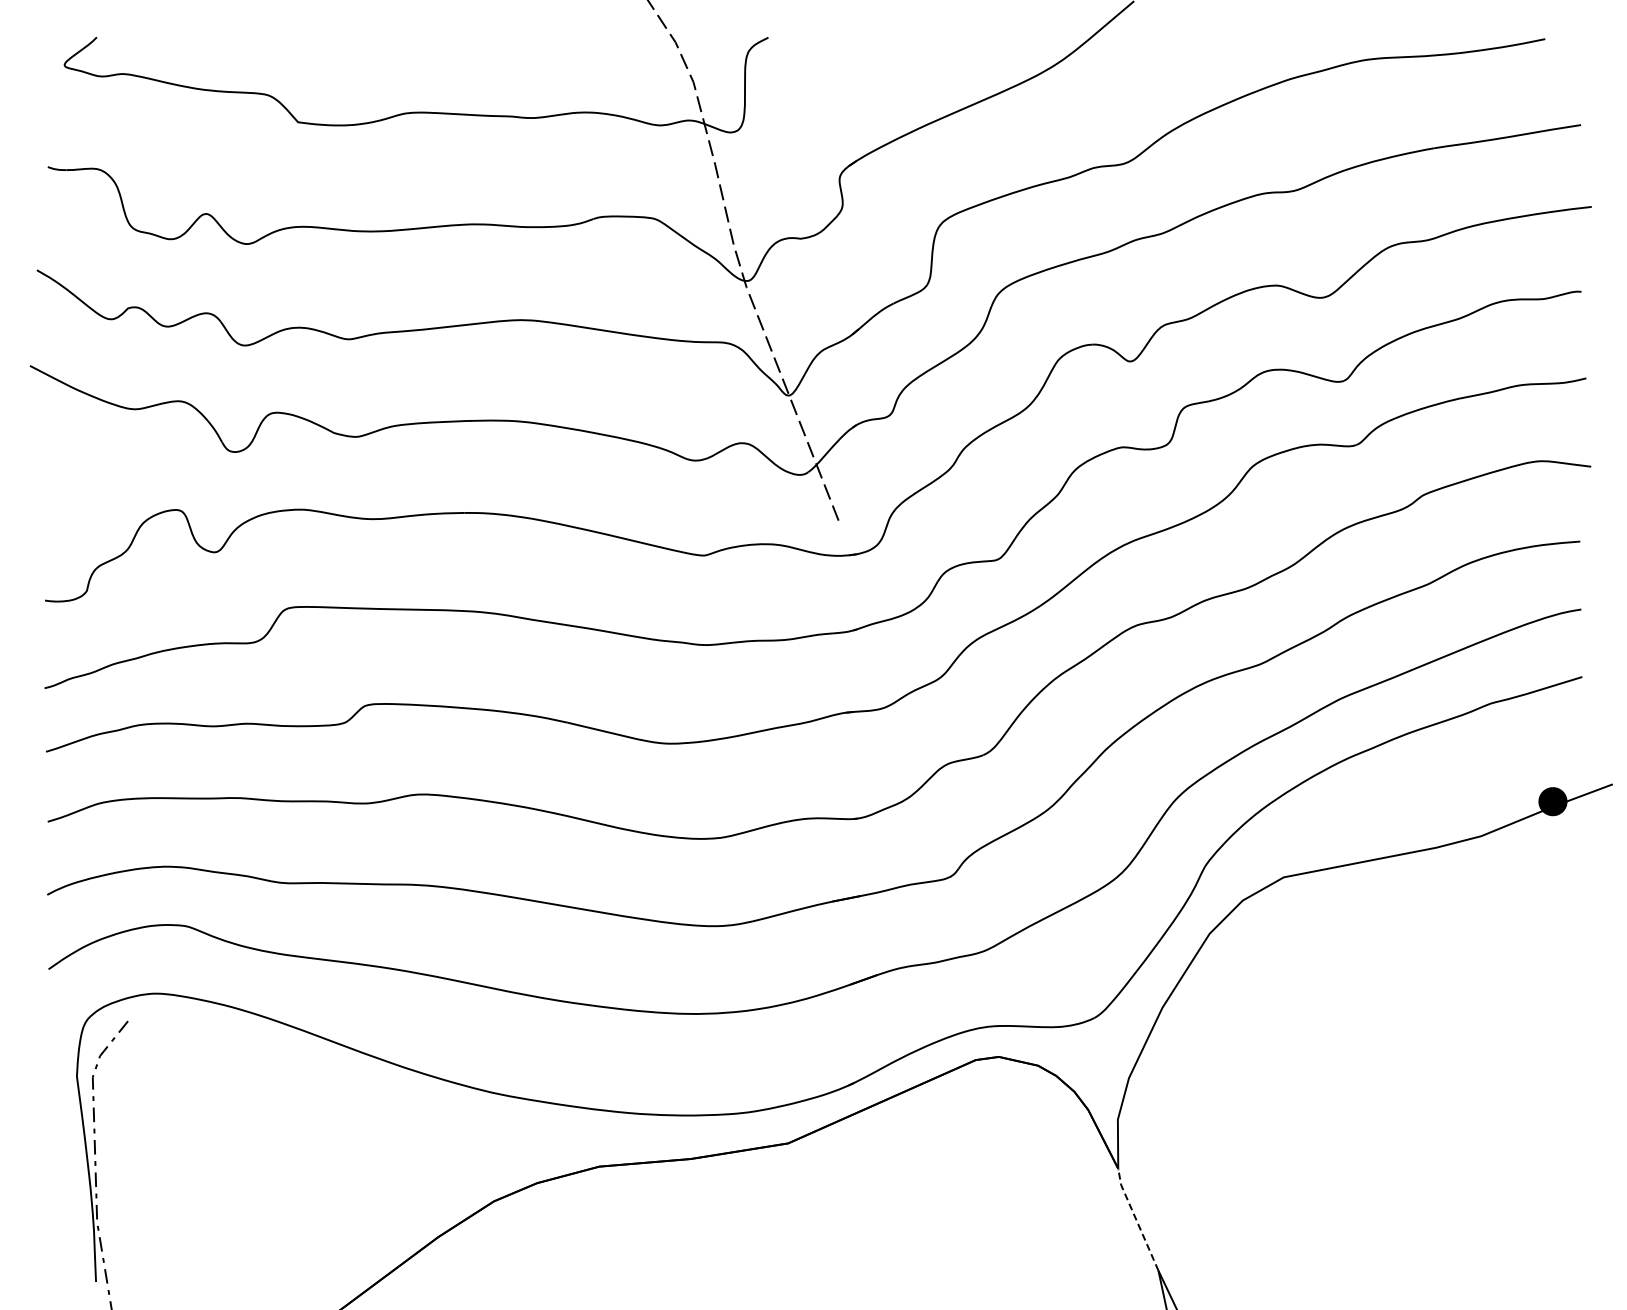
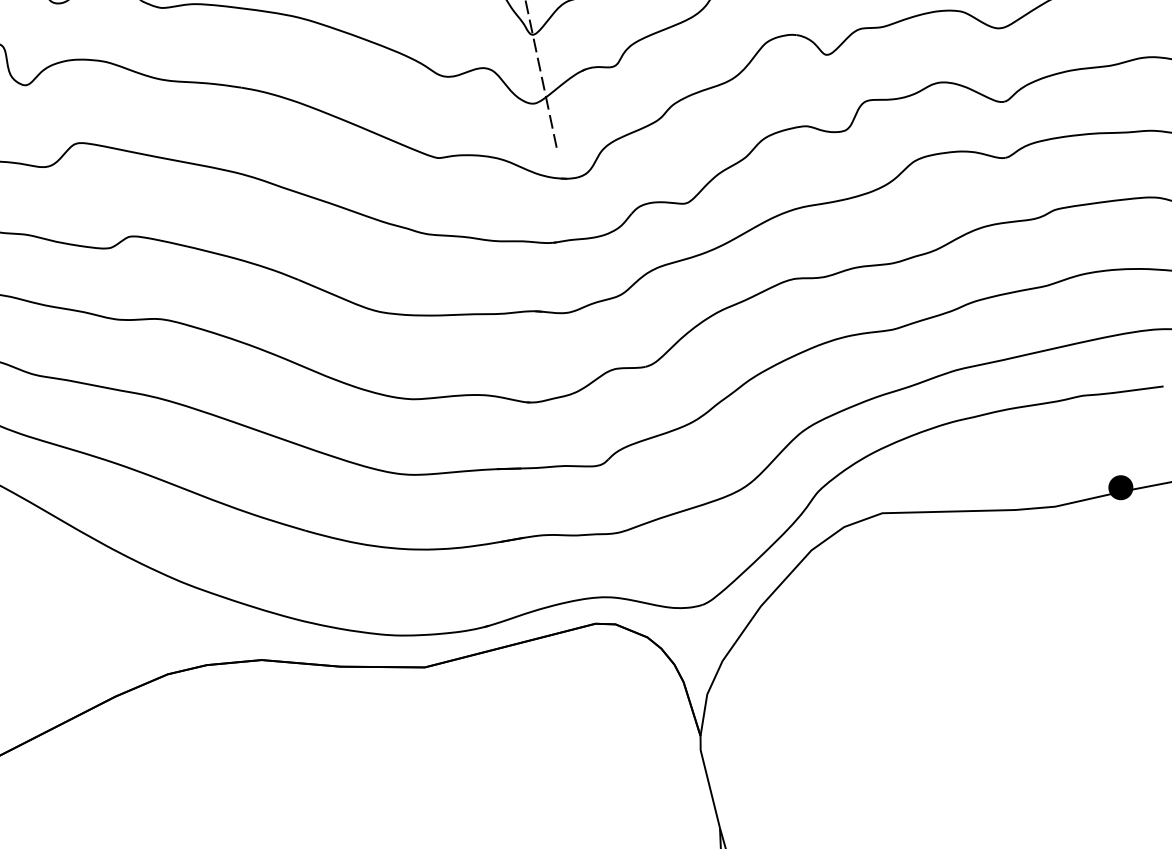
line: (1136, 1219) -> (708, 781), dashed -> solid

